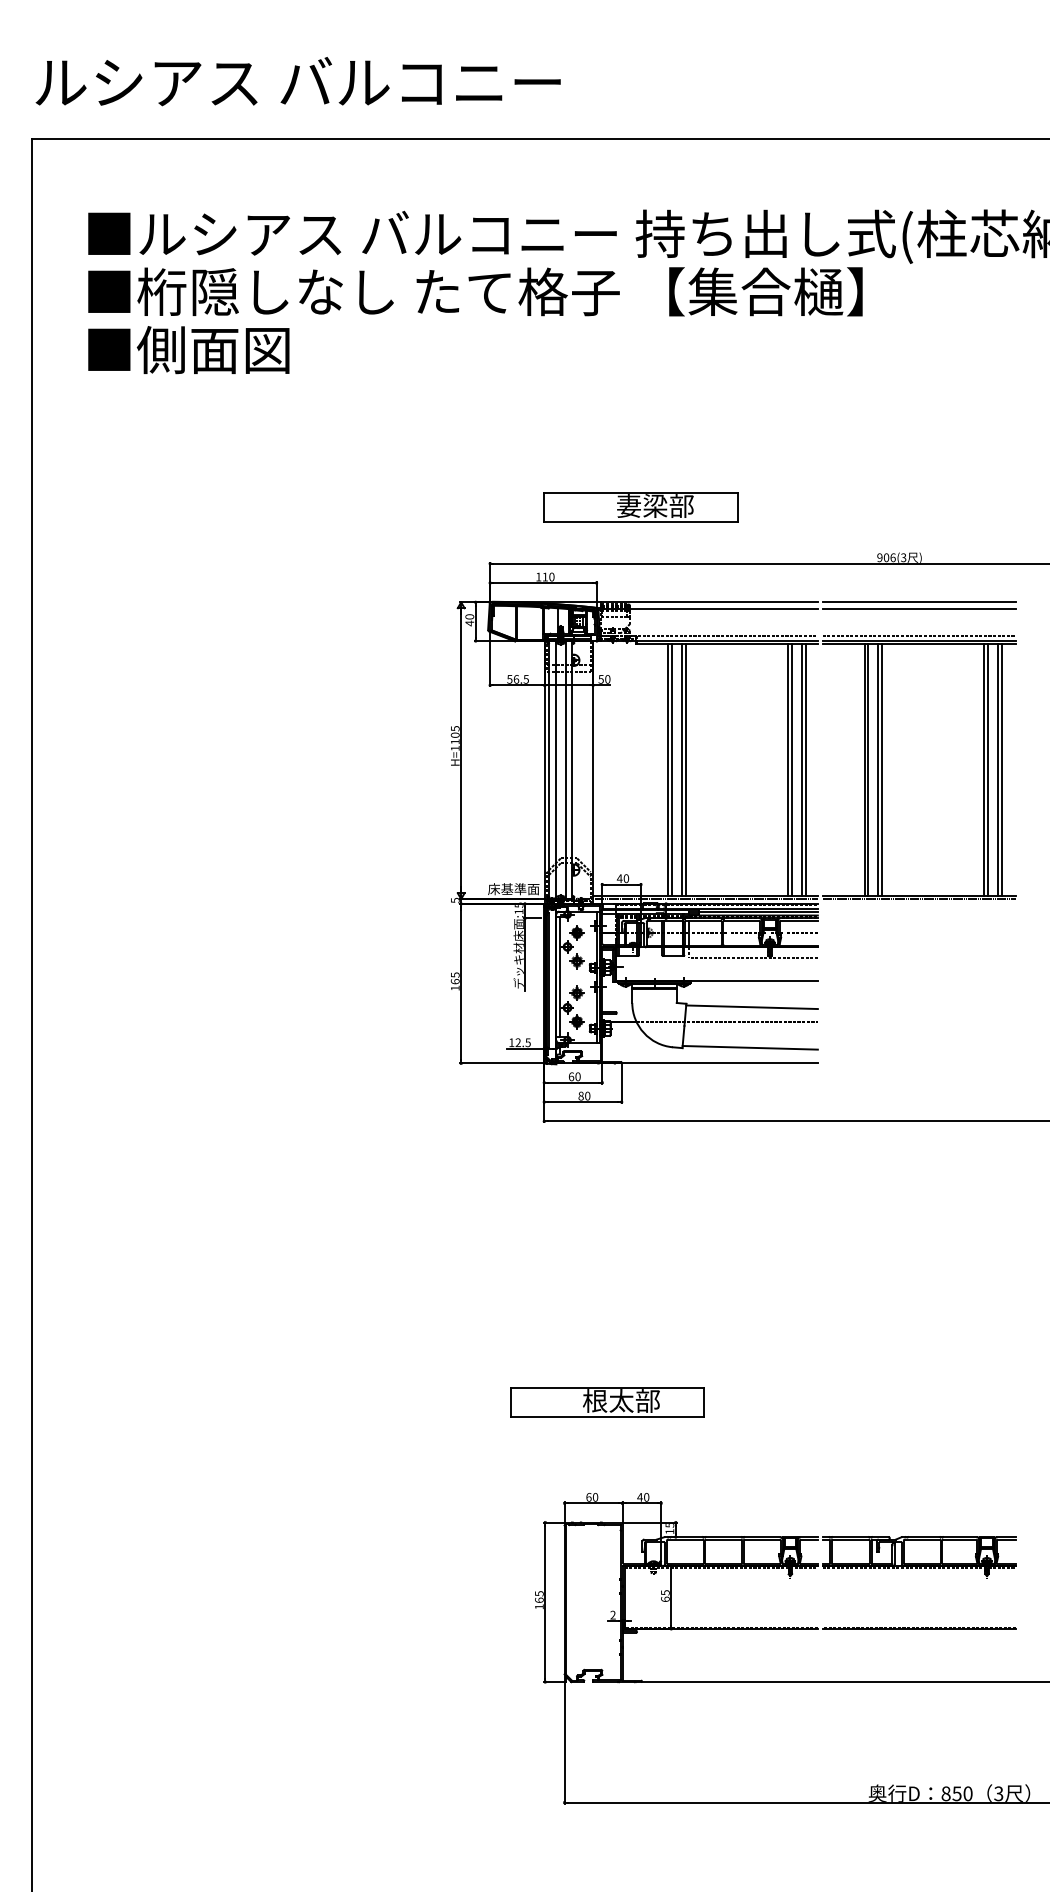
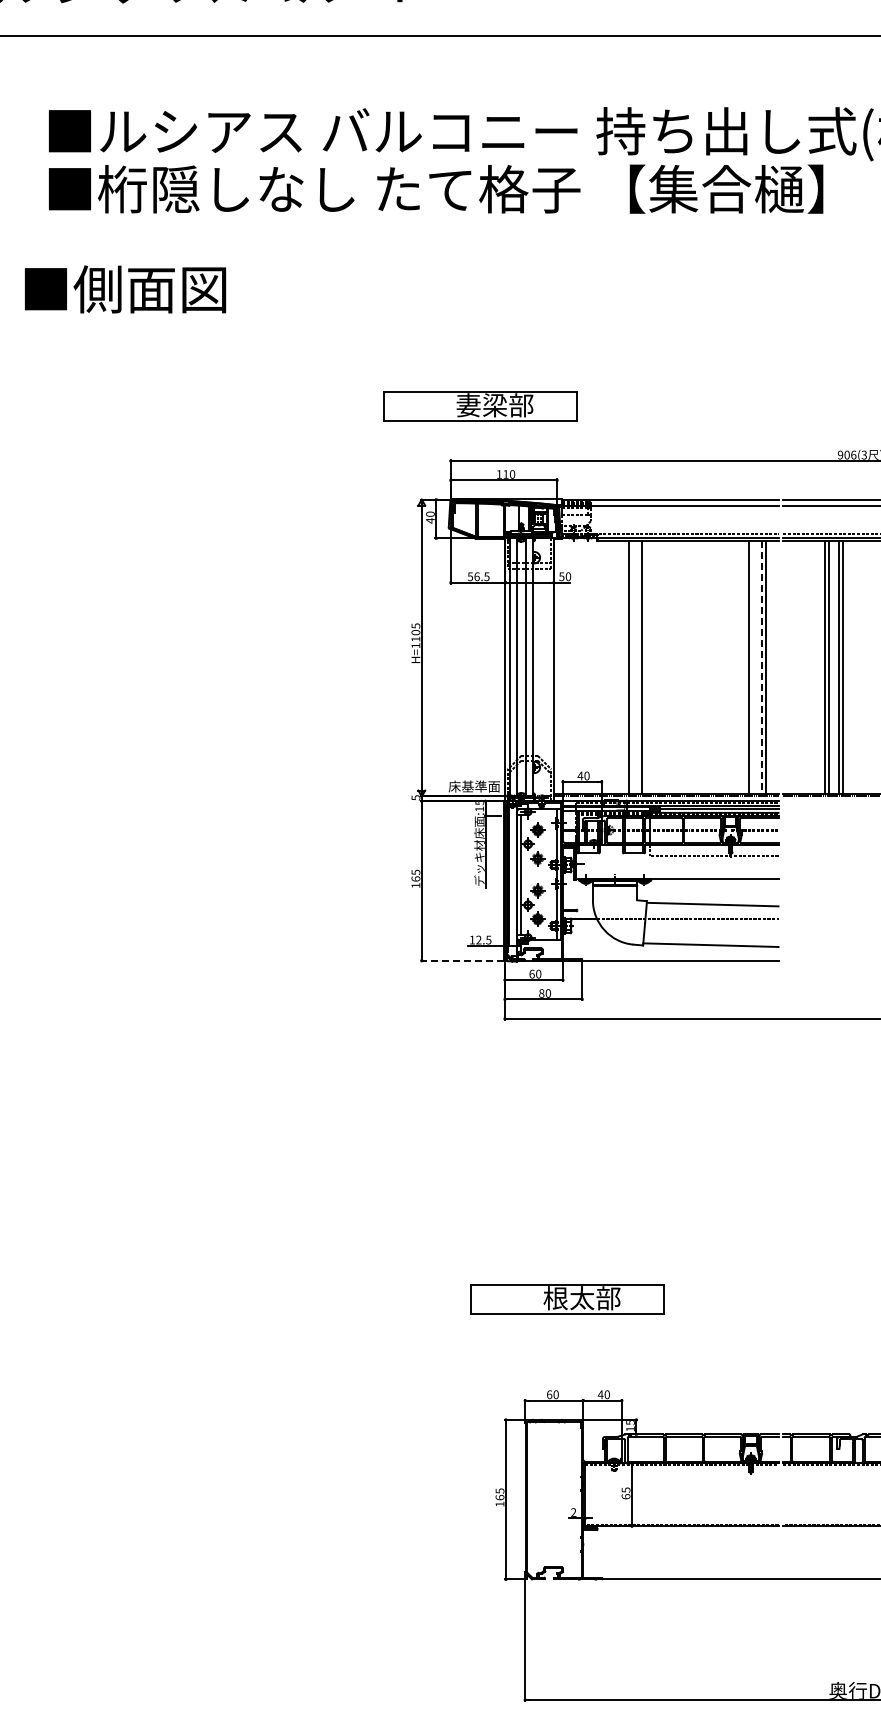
text: (188, 350) -> (125, 289), moved
part: (640, 507) -> (480, 406), moved
line: (672, 769) -> (633, 666), removed
line: (685, 769) -> (646, 666), removed
line: (792, 769) -> (753, 666), removed
line: (801, 770) -> (762, 667), solid -> dashed
line: (501, 1063) -> (462, 960), solid -> dashed

